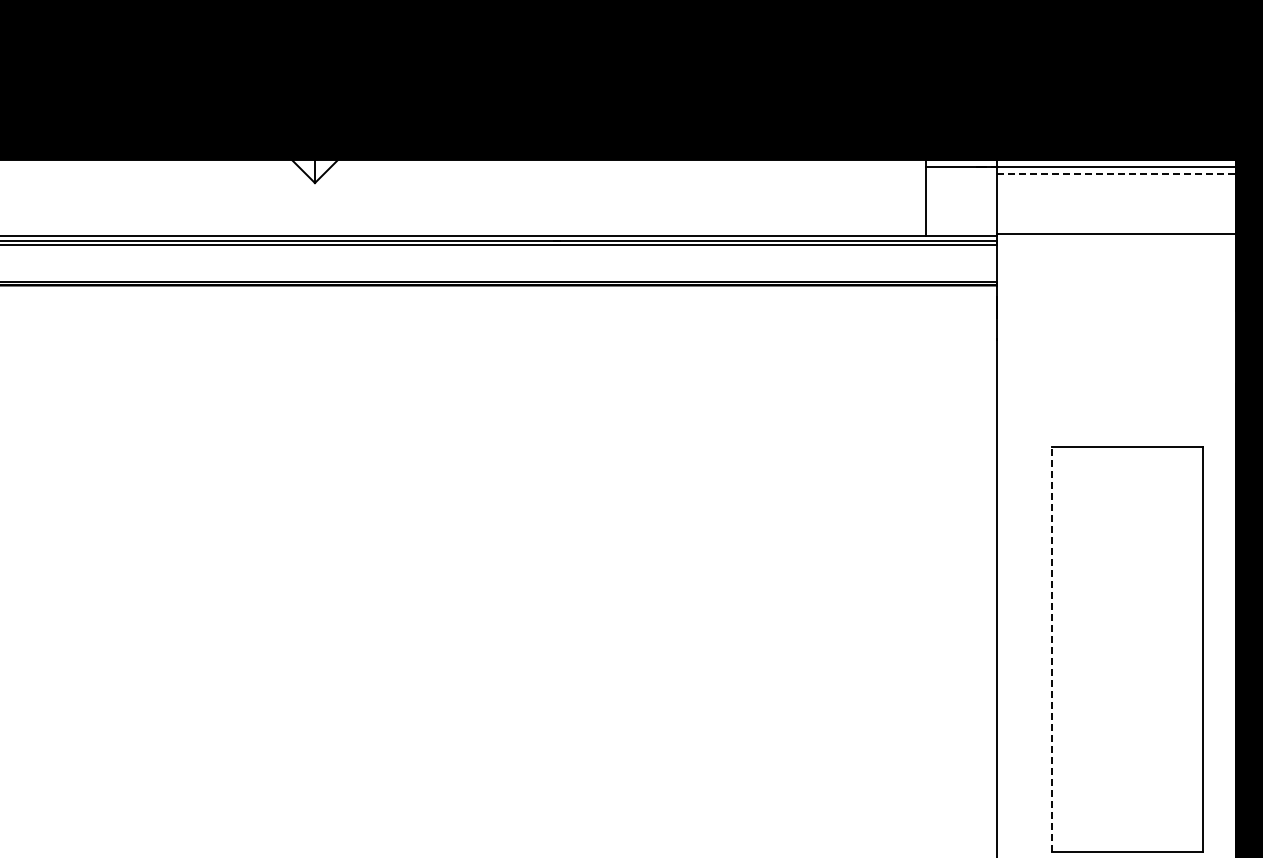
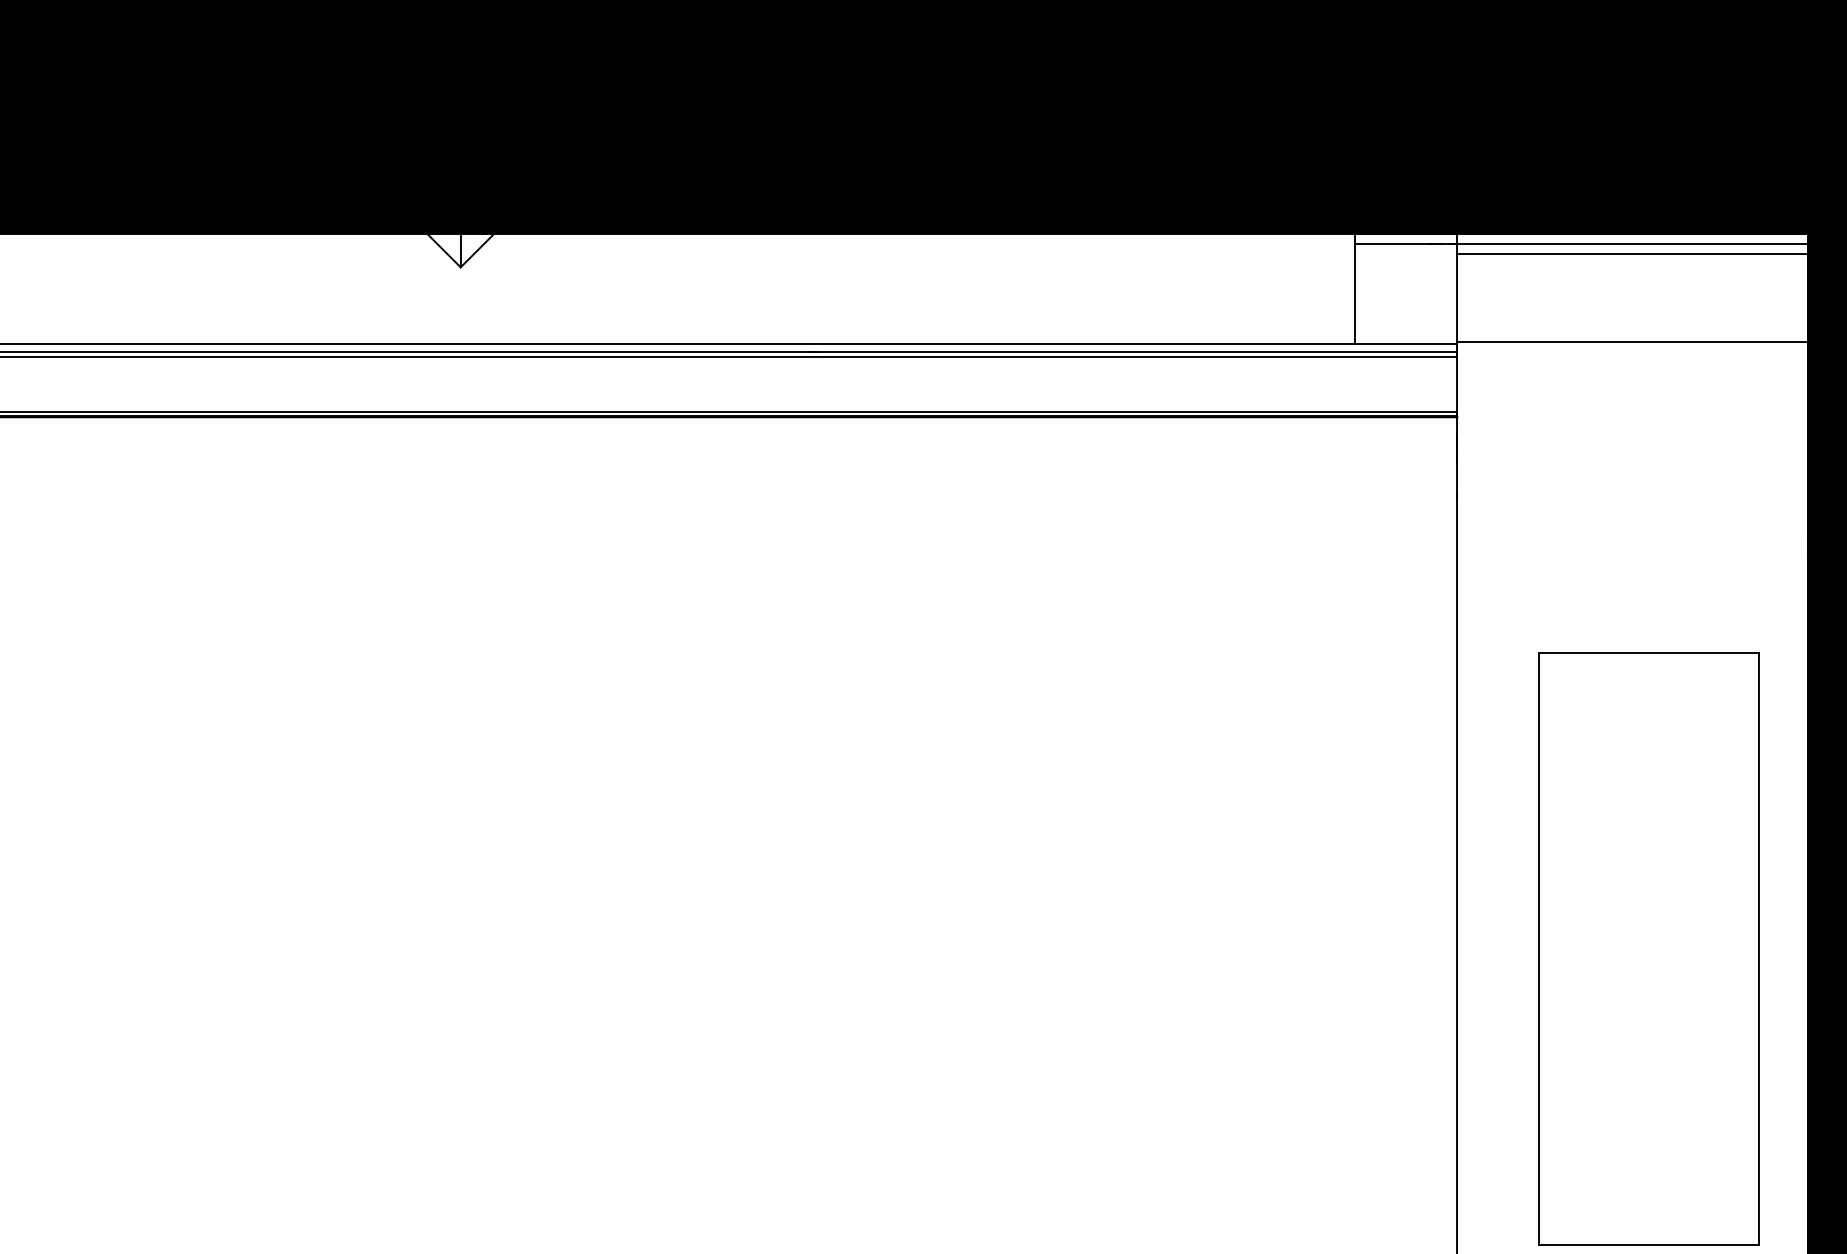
line: (1116, 173) -> (1632, 253), dashed -> solid
line: (1052, 649) -> (1539, 949), dashed -> solid

